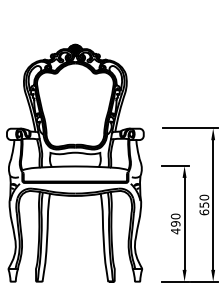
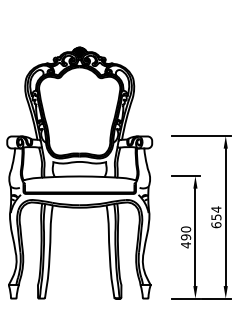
text: (204, 197) -> (216, 209), 650 -> 654

